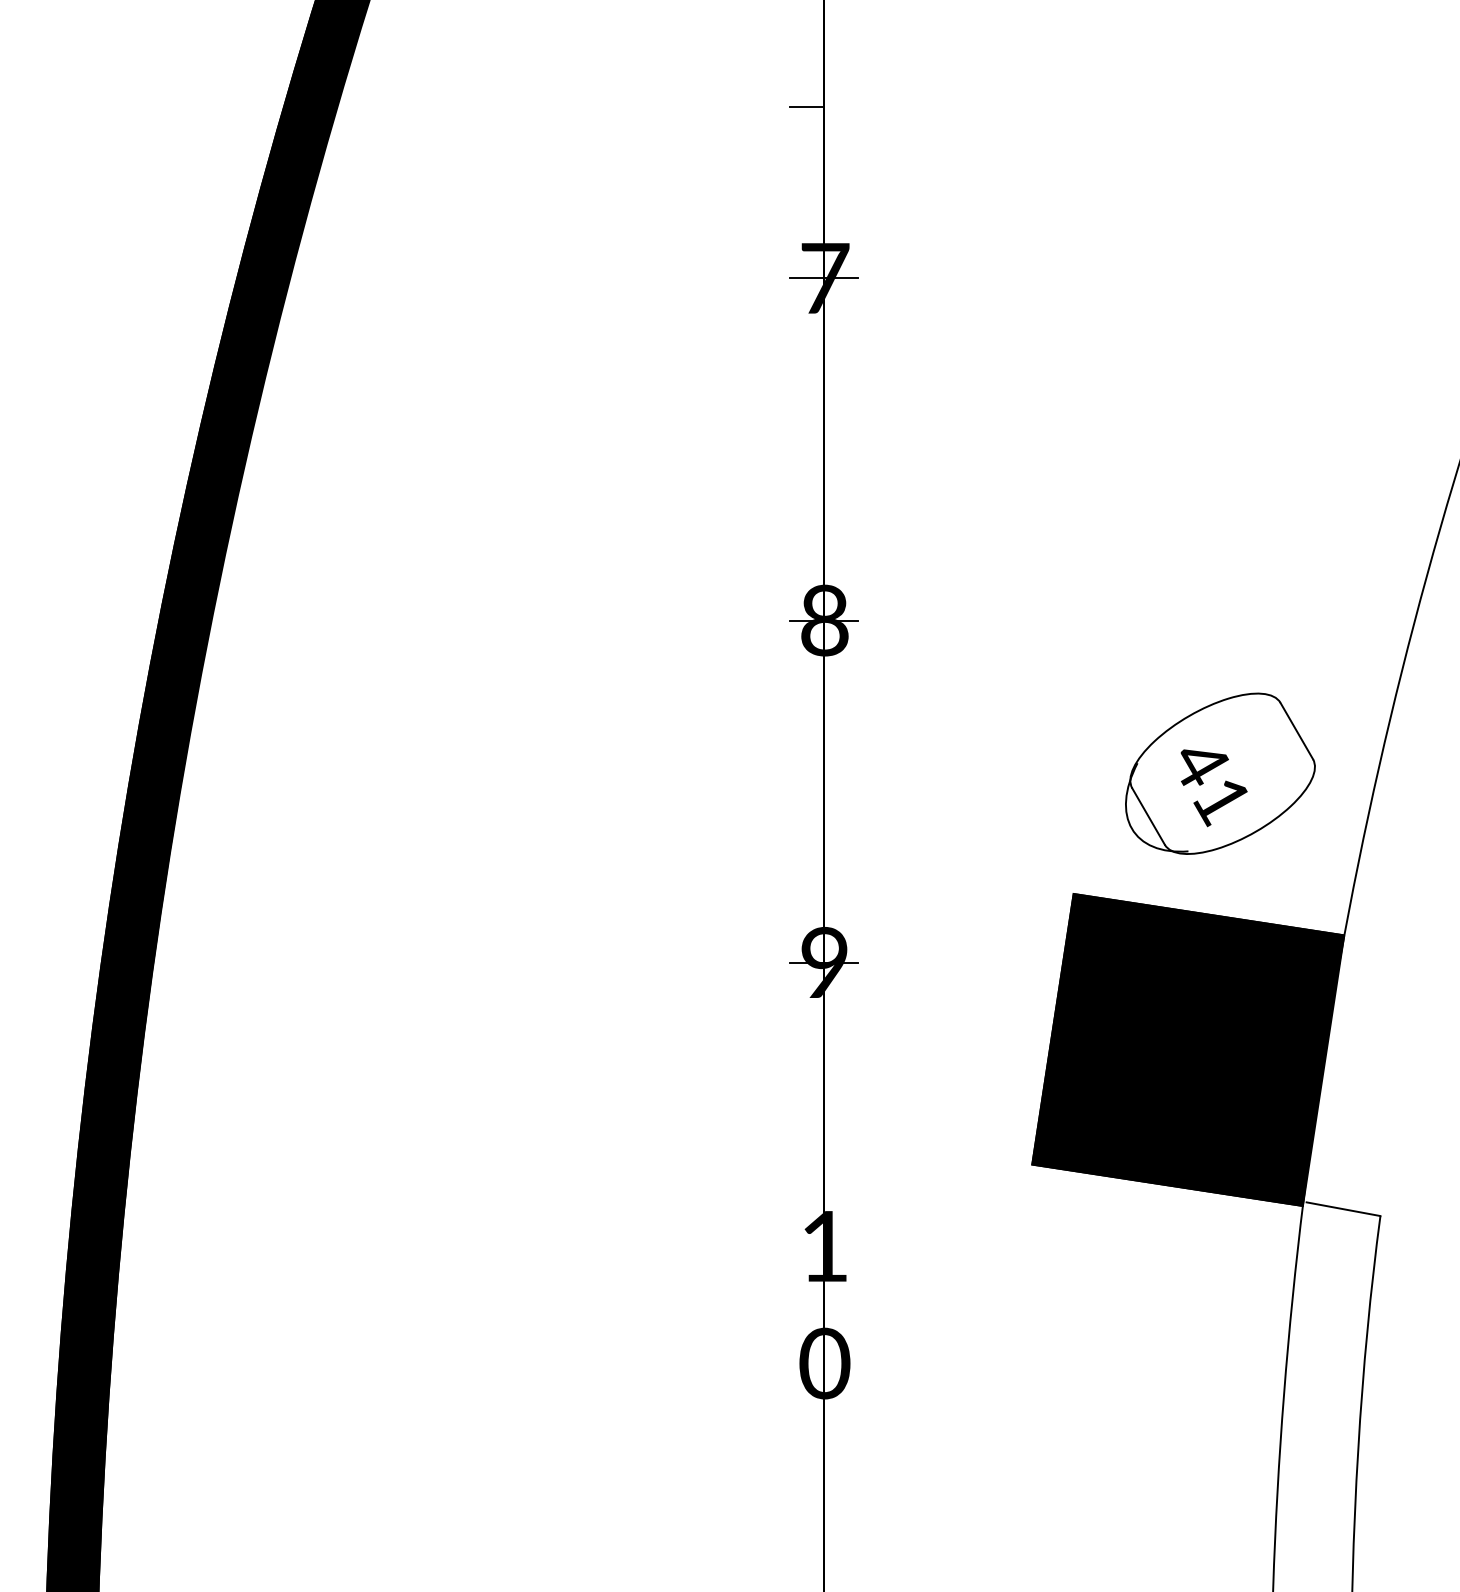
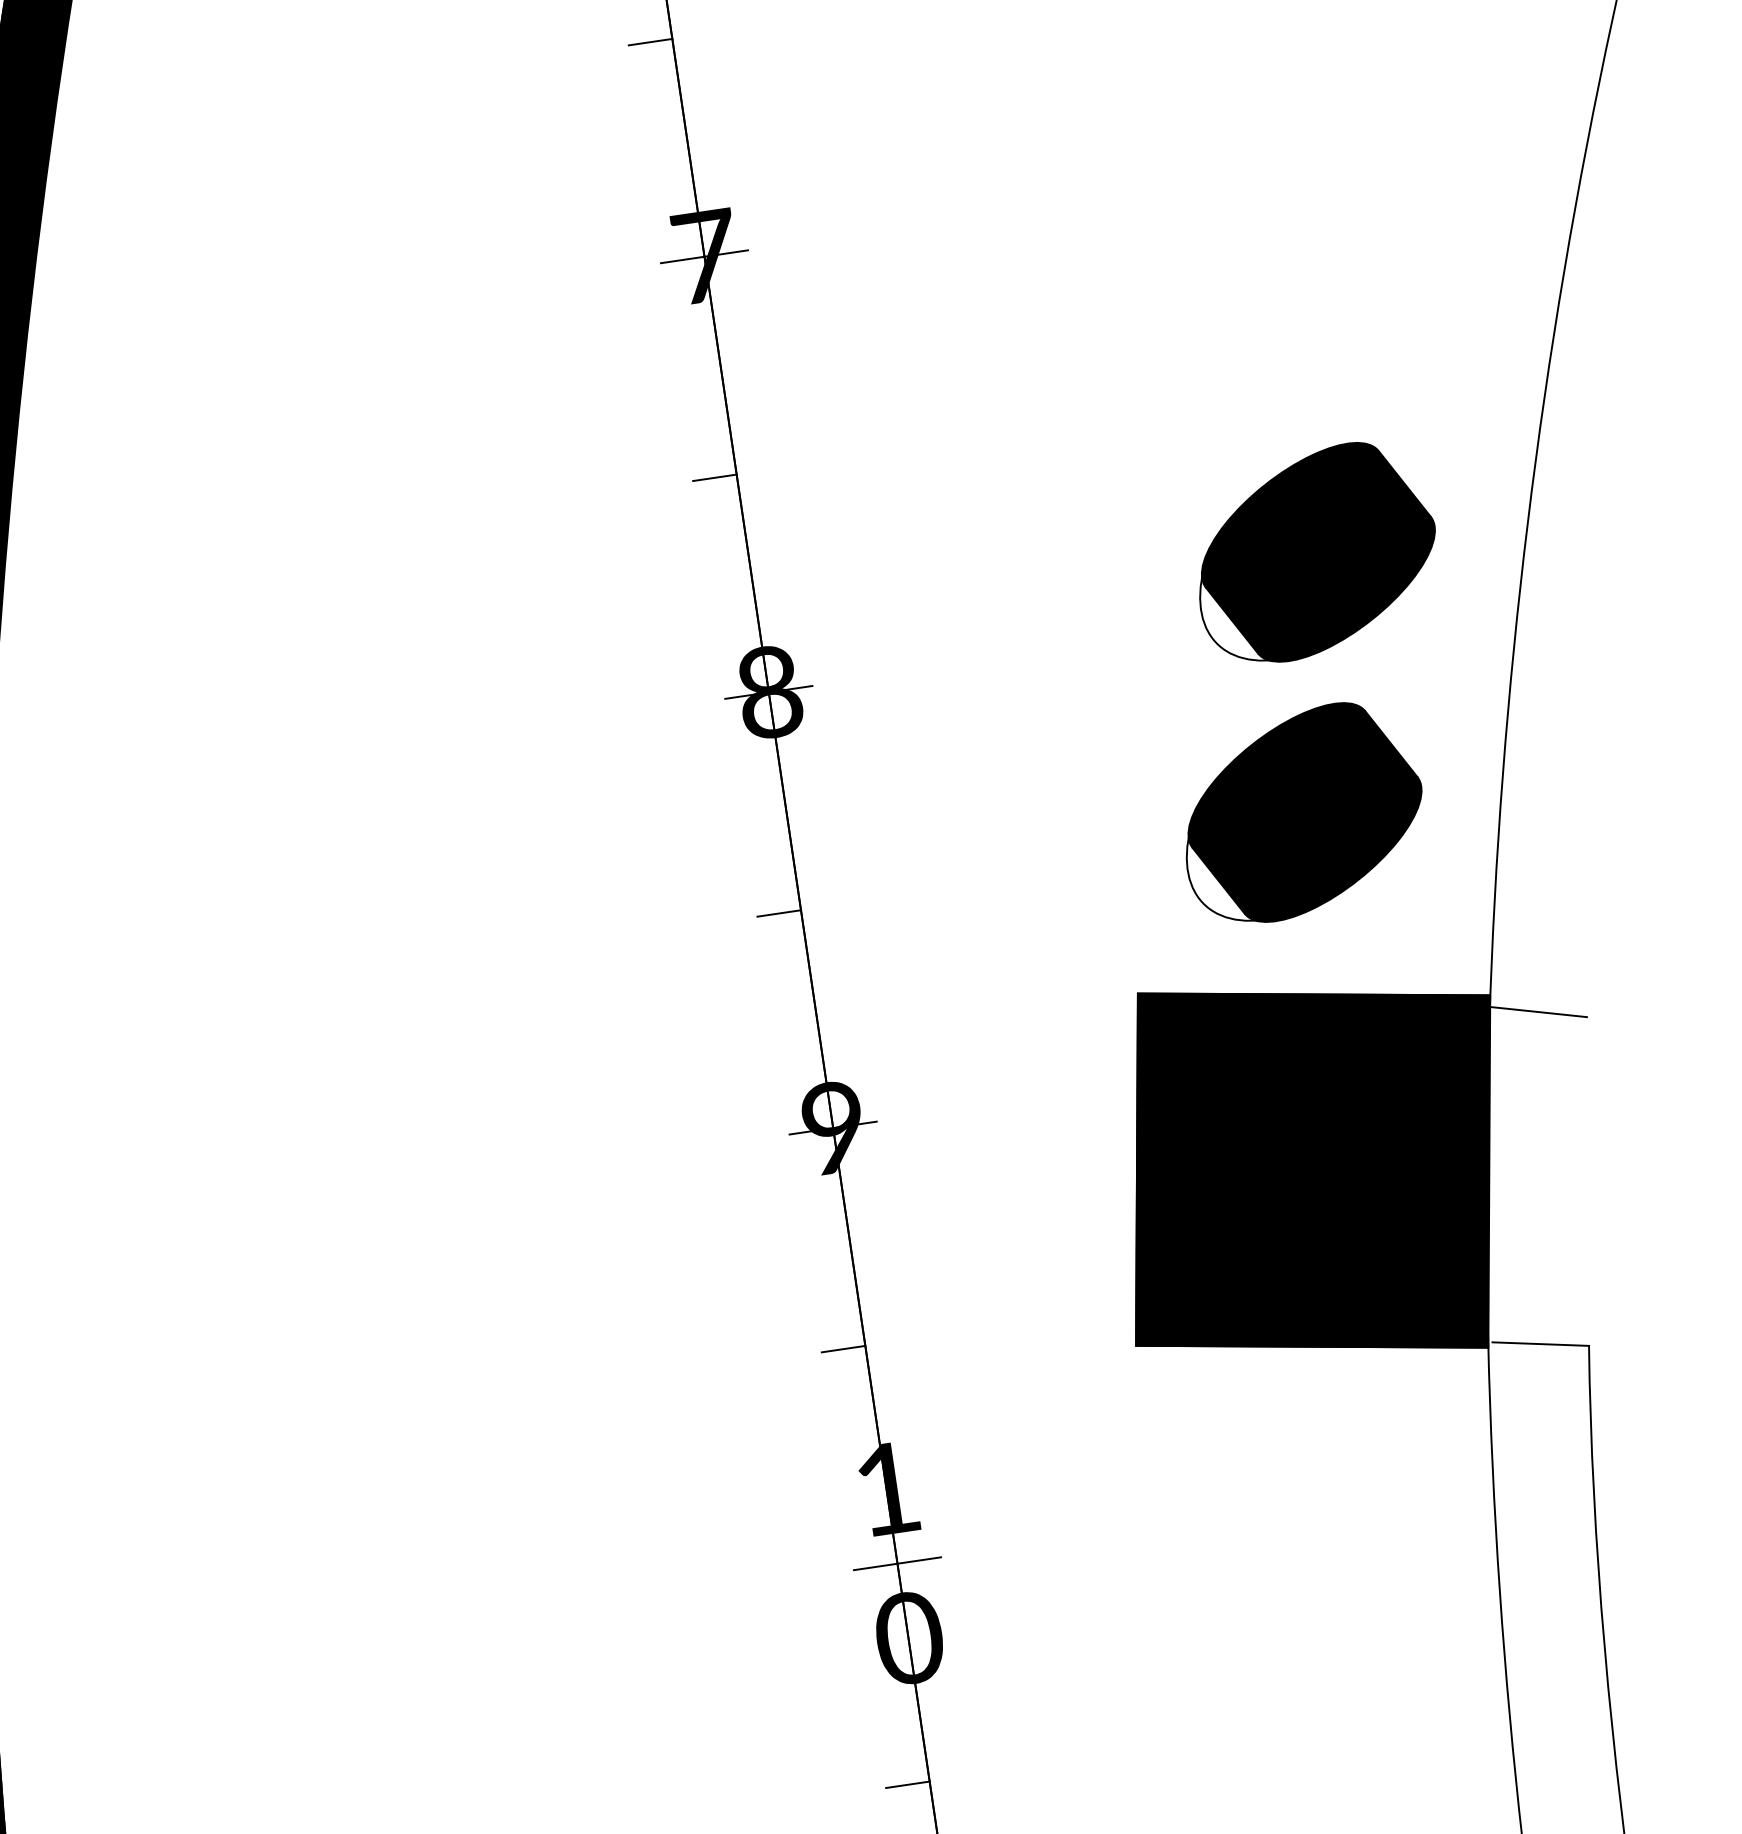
line: (806, 449) -> (714, 477), added
part: (1259, 575) -> (1314, 553), added
fill: (1222, 773) -> (1304, 812), added
line: (806, 791) -> (778, 913), added
line: (1379, 953) -> (1538, 1011), added
line: (806, 1133) -> (842, 1348), added
line: (823, 1305) -> (896, 1564), added
line: (806, 1476) -> (907, 1785), added

